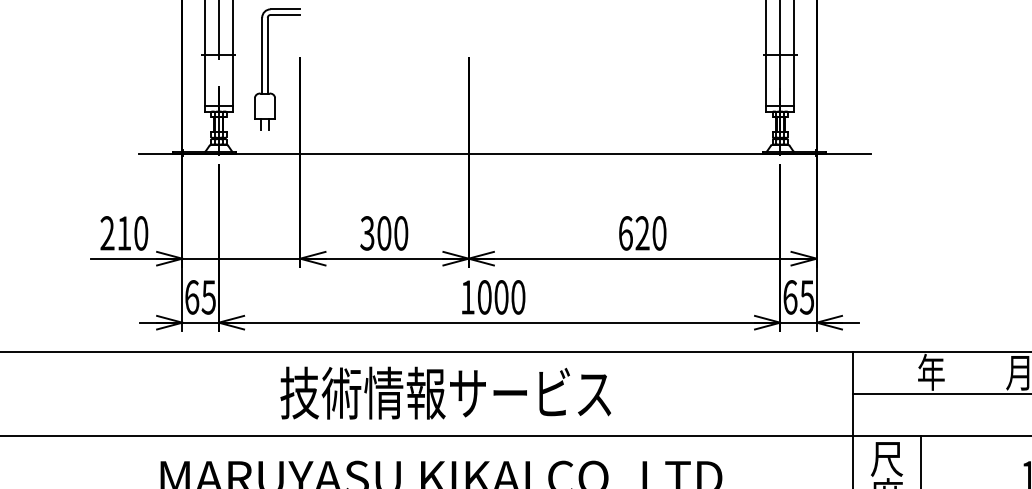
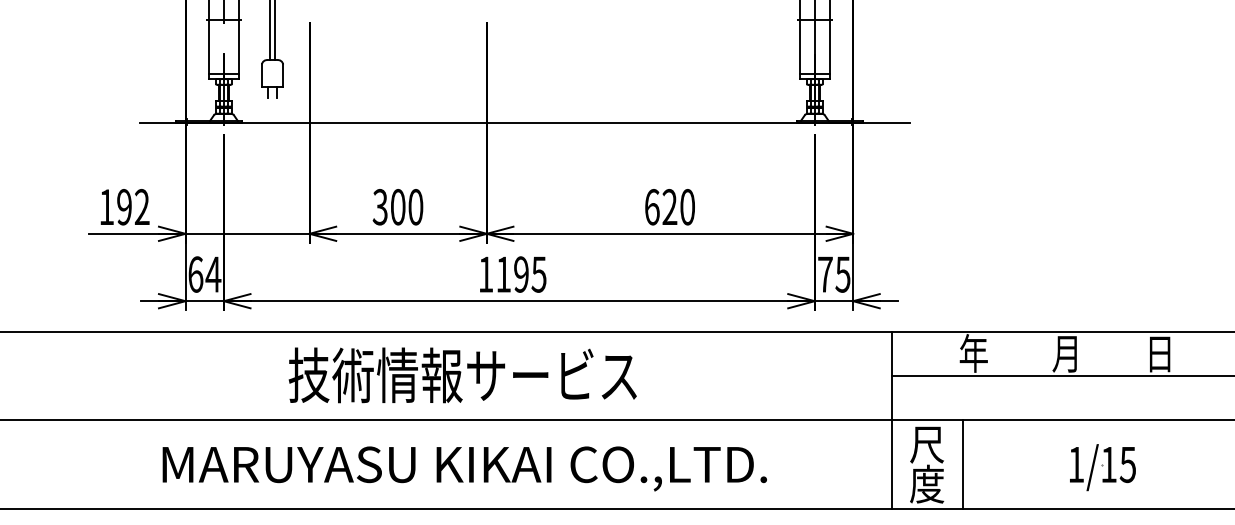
text: (124, 233) -> (124, 207), 210 -> 192
text: (208, 297) -> (213, 274), 65 -> 64
text: (501, 297) -> (521, 274), 1000 -> 1195
text: (790, 297) -> (825, 274), 65 -> 75

